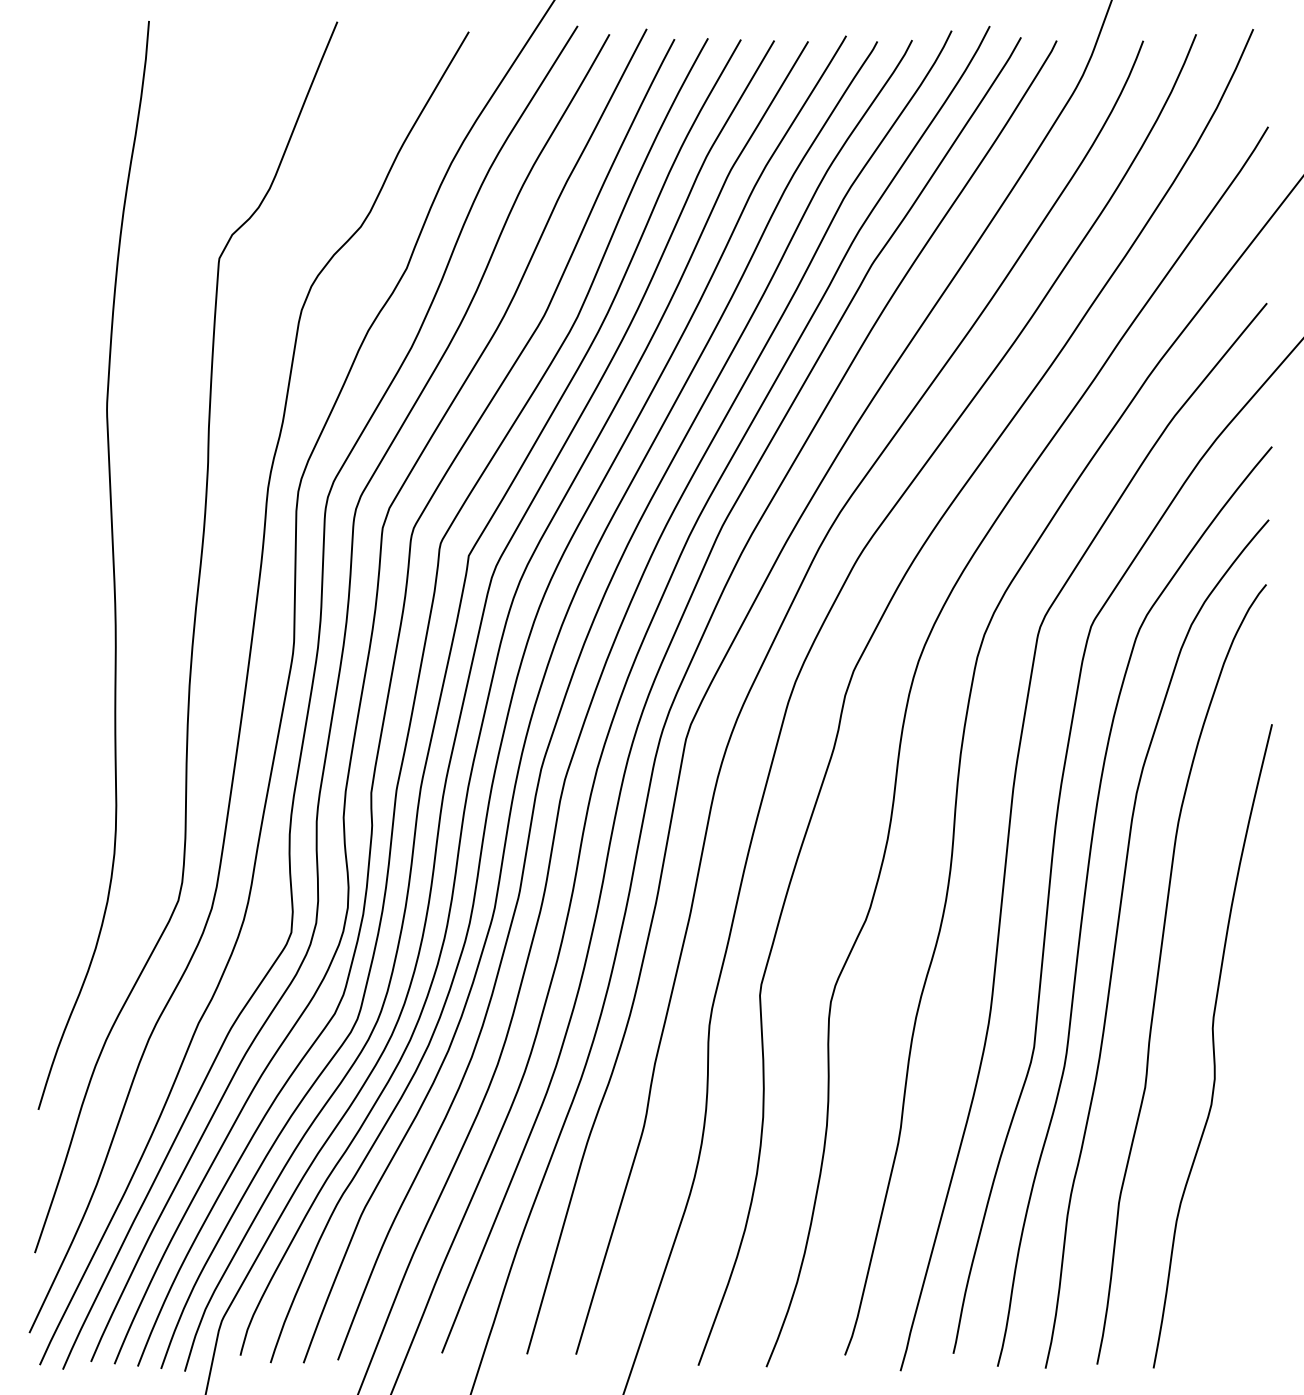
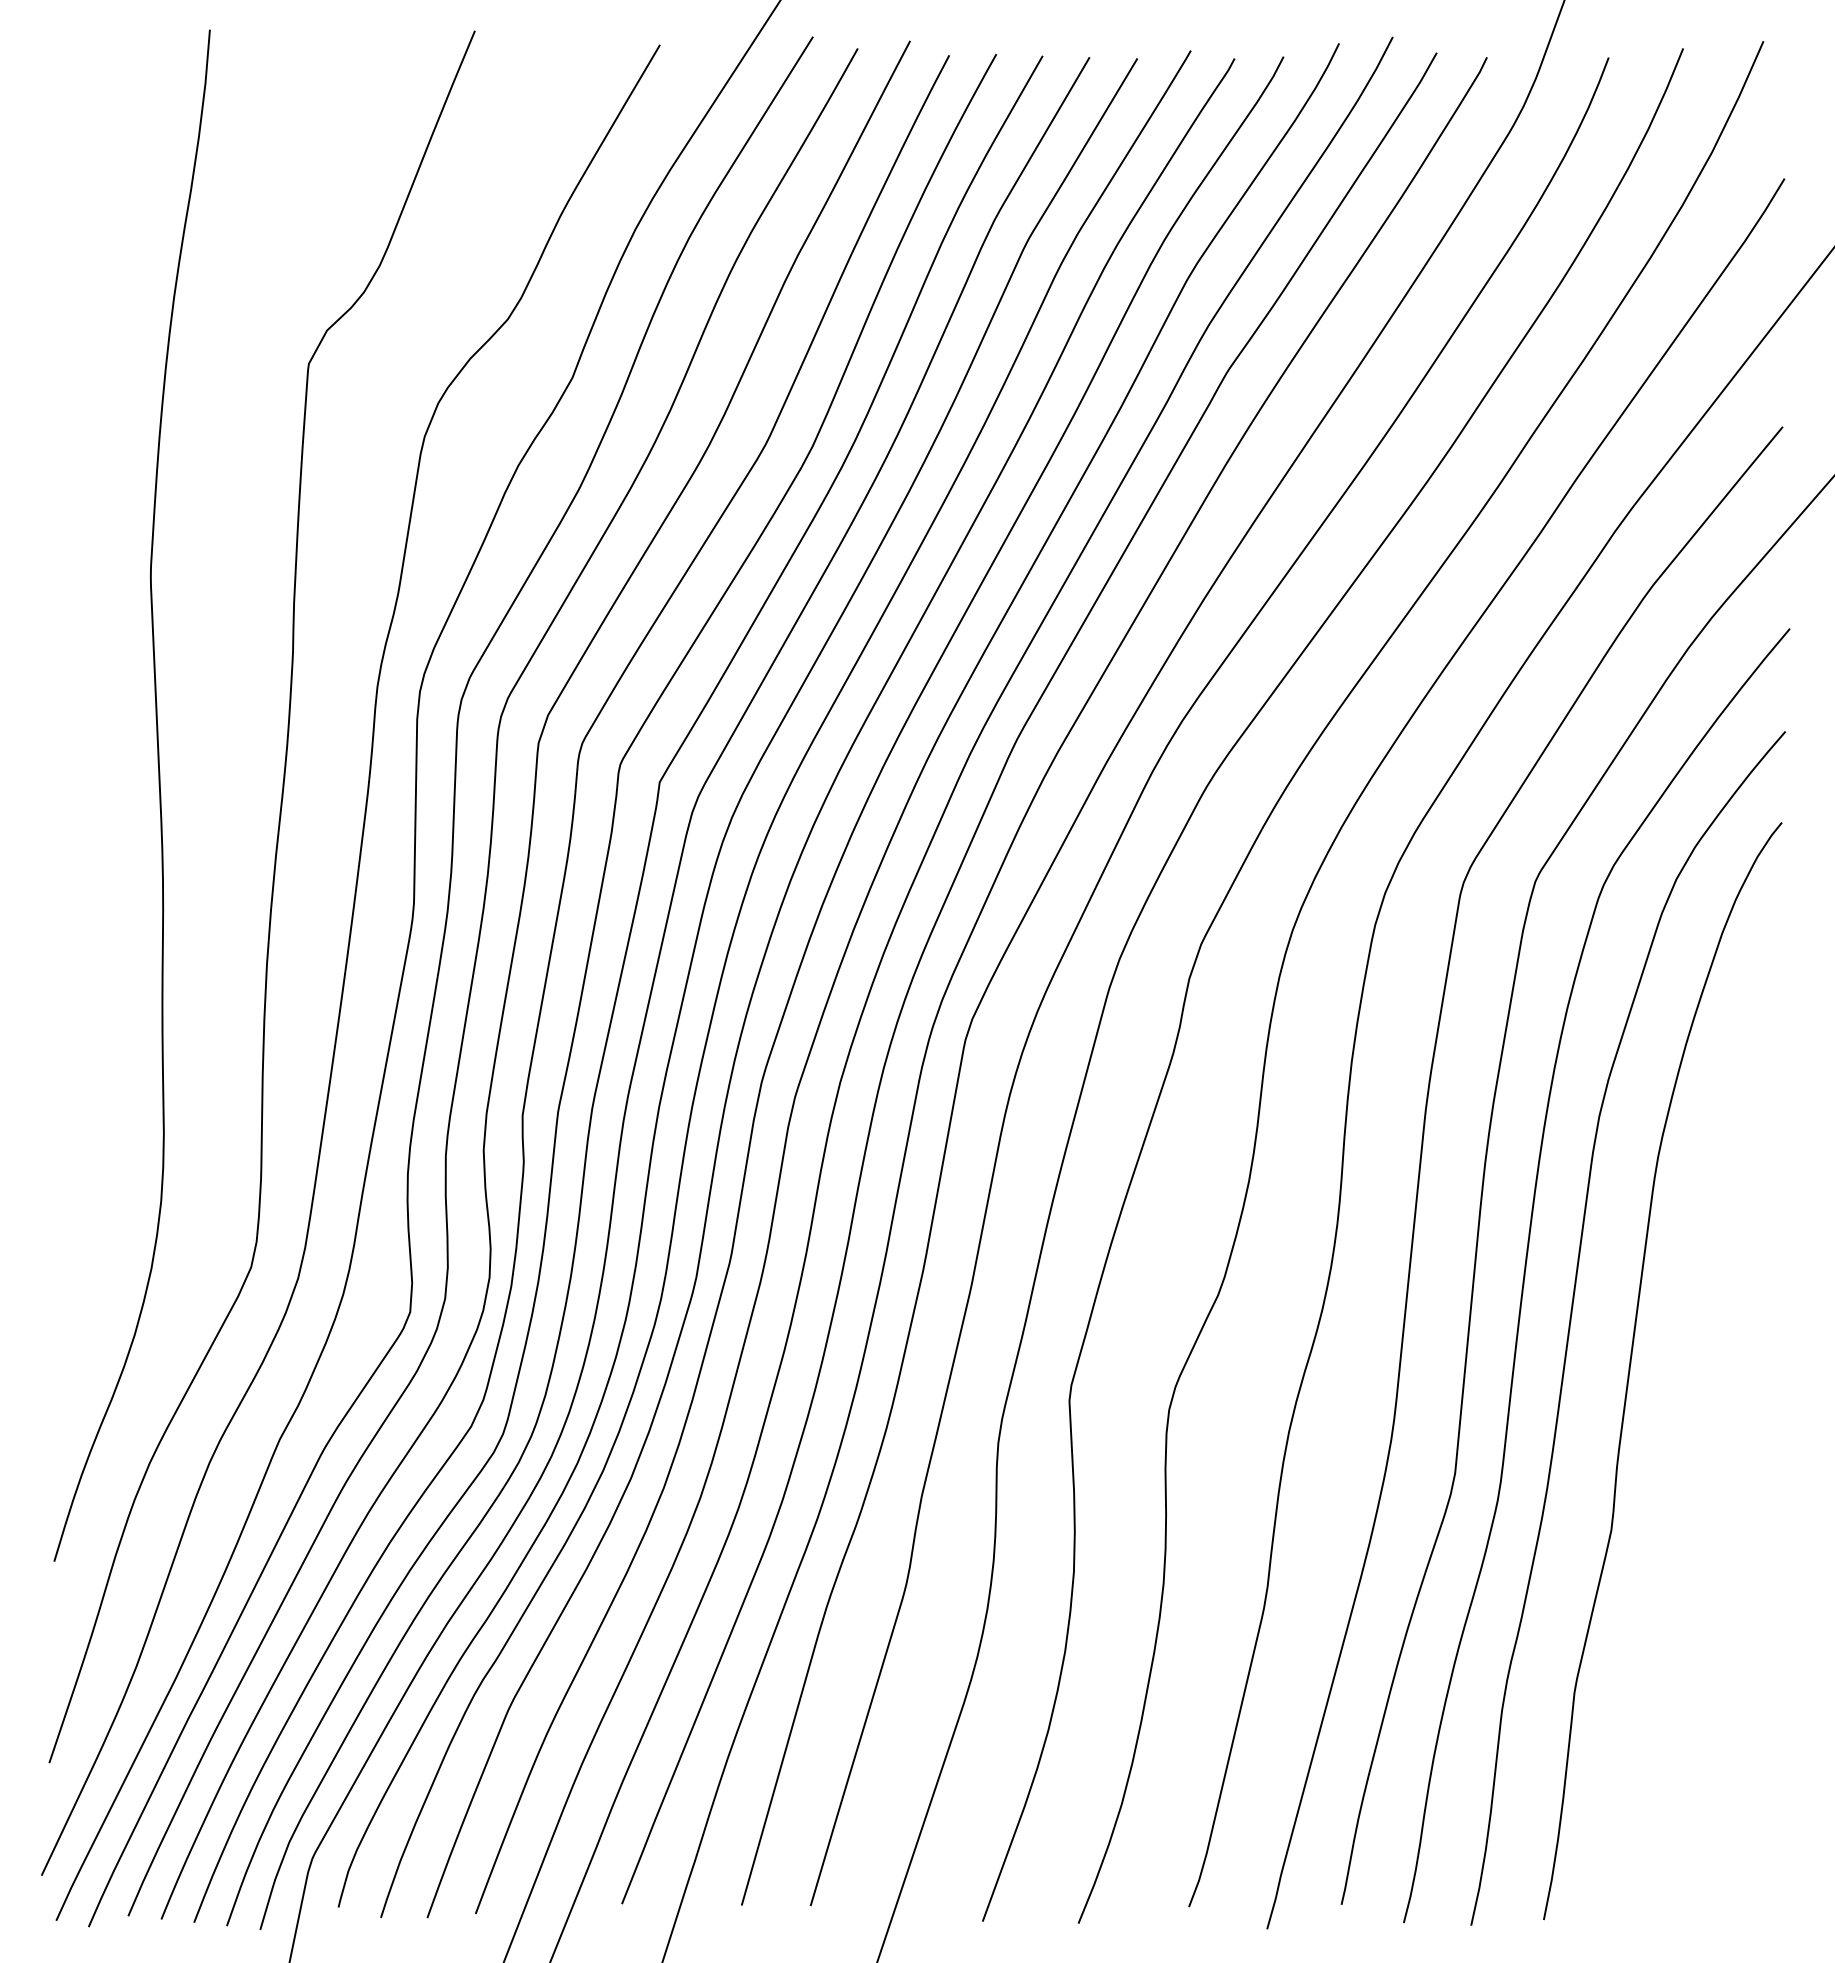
curve: (1212, 1046) -> (1706, 1472), removed

